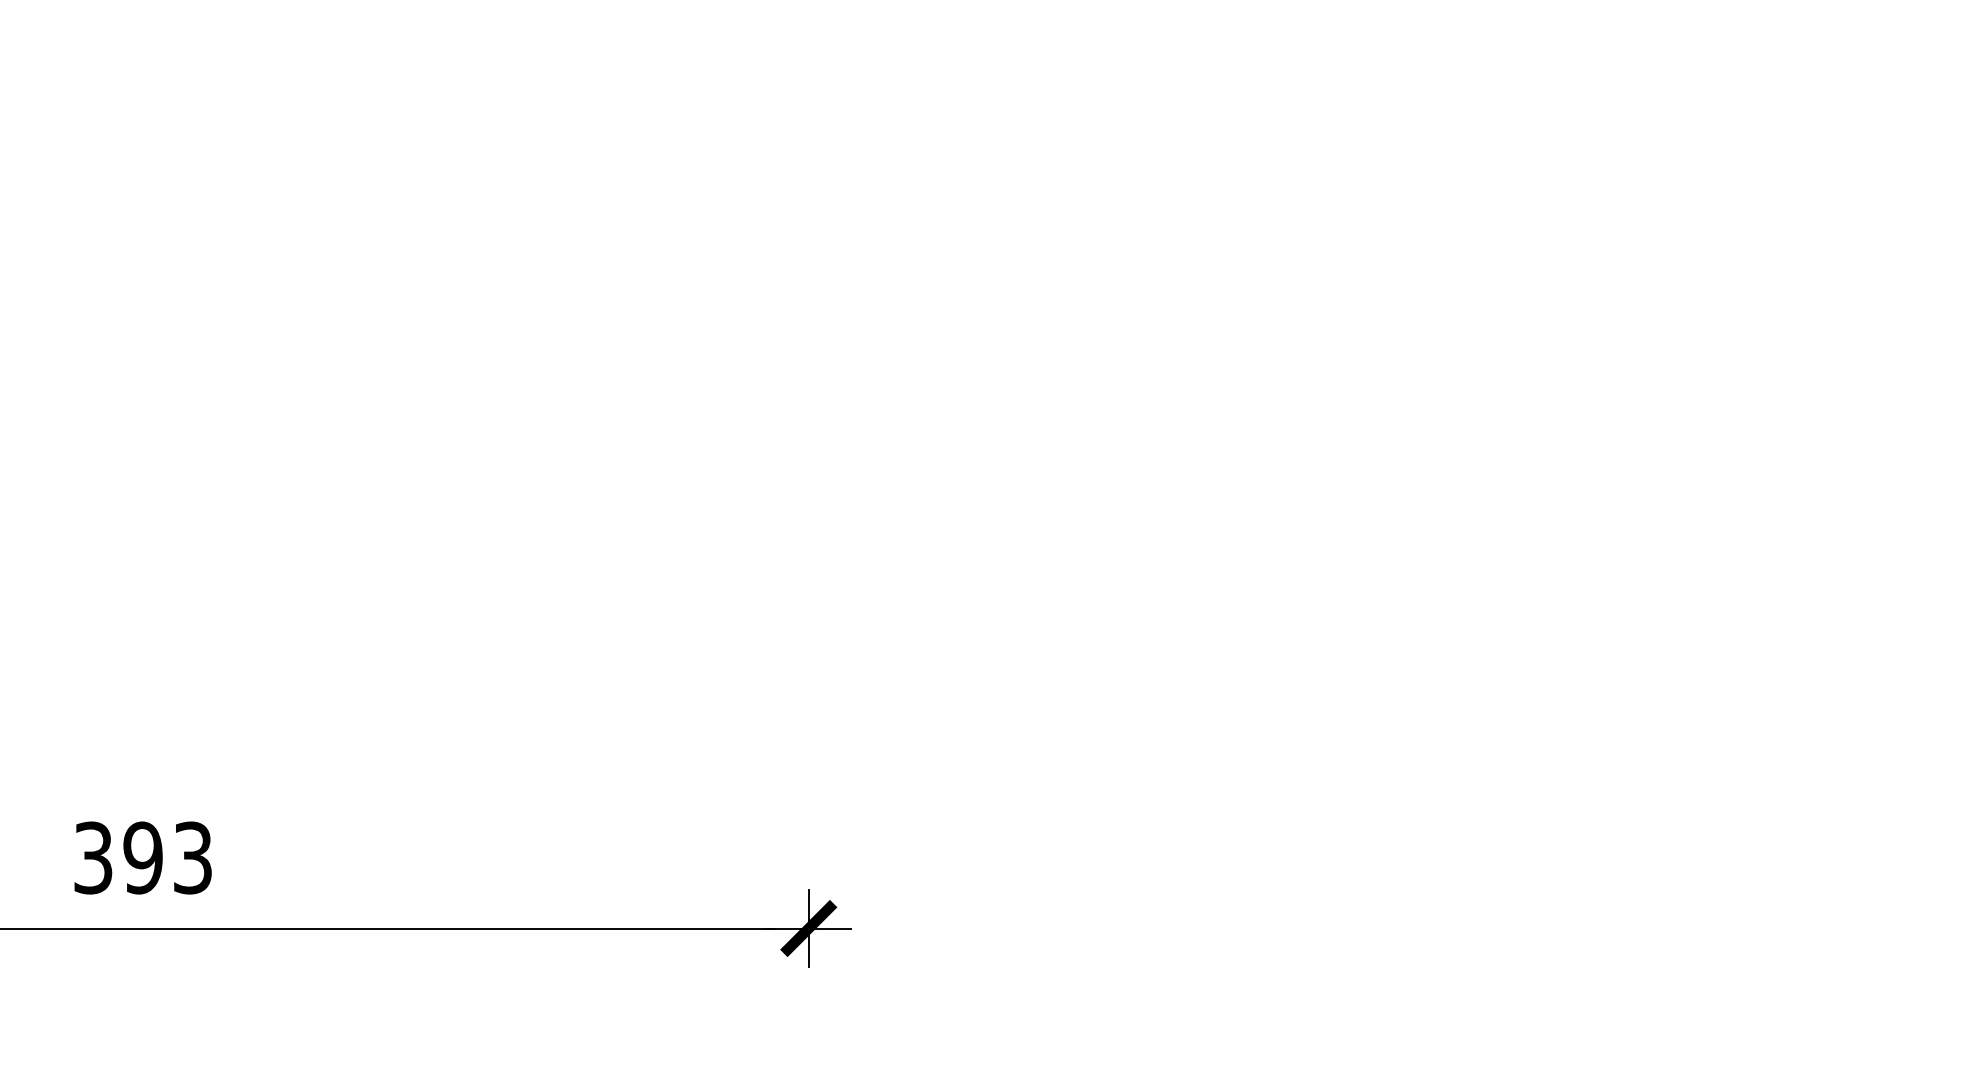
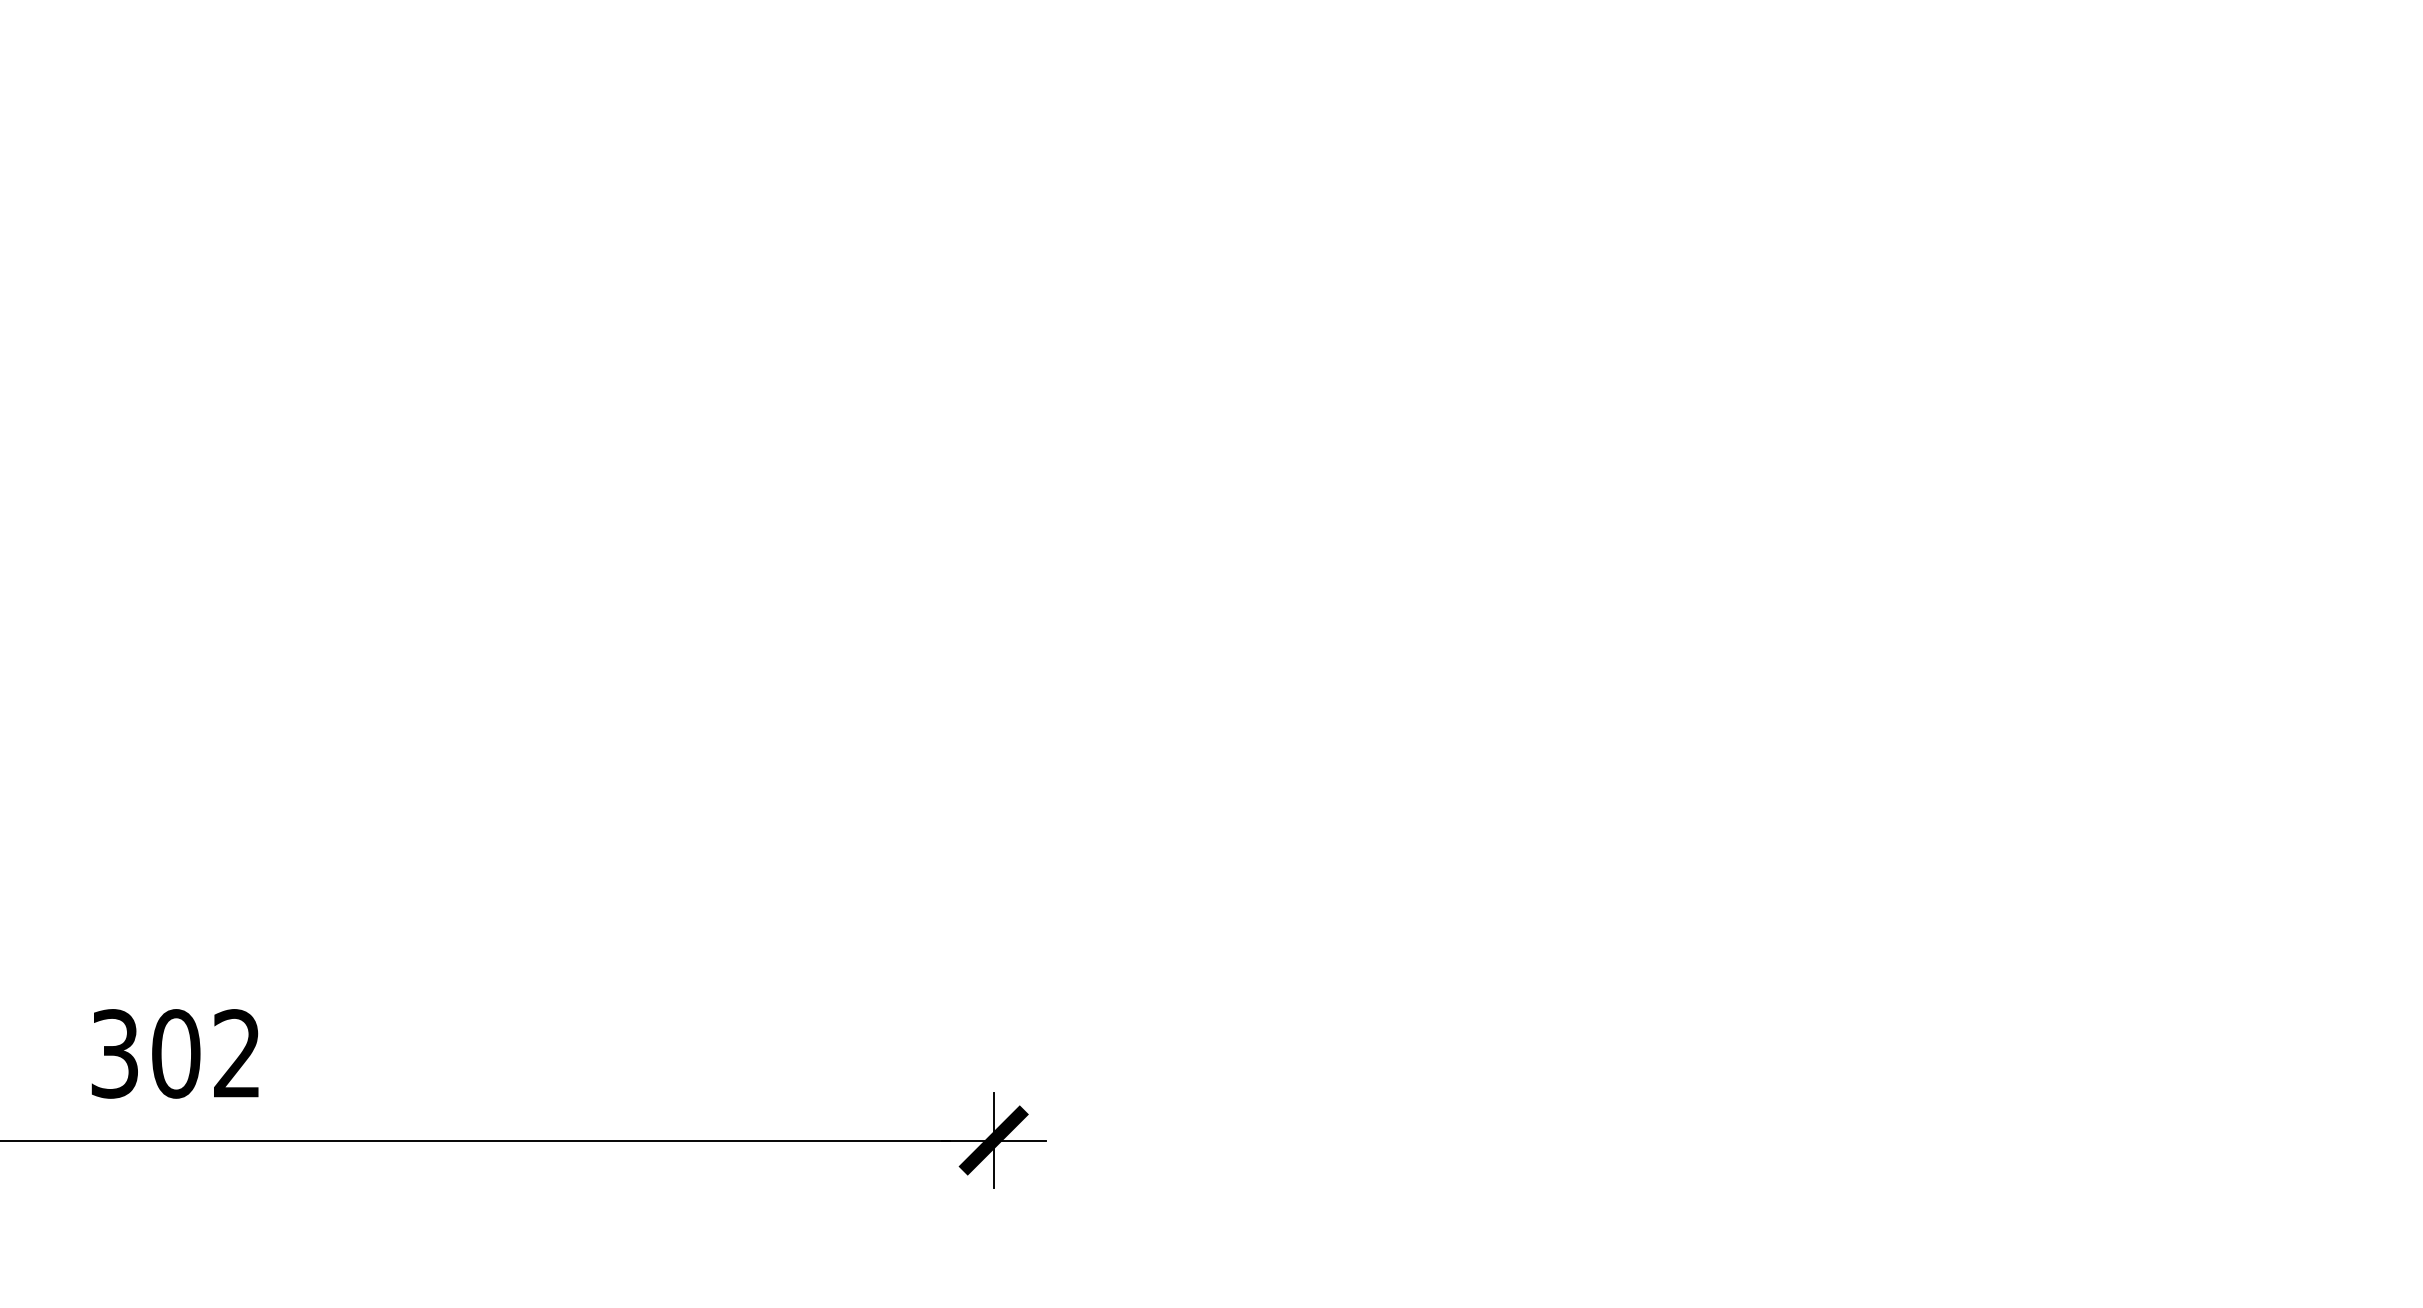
text: (167, 857) -> (205, 1053), 393 -> 302

